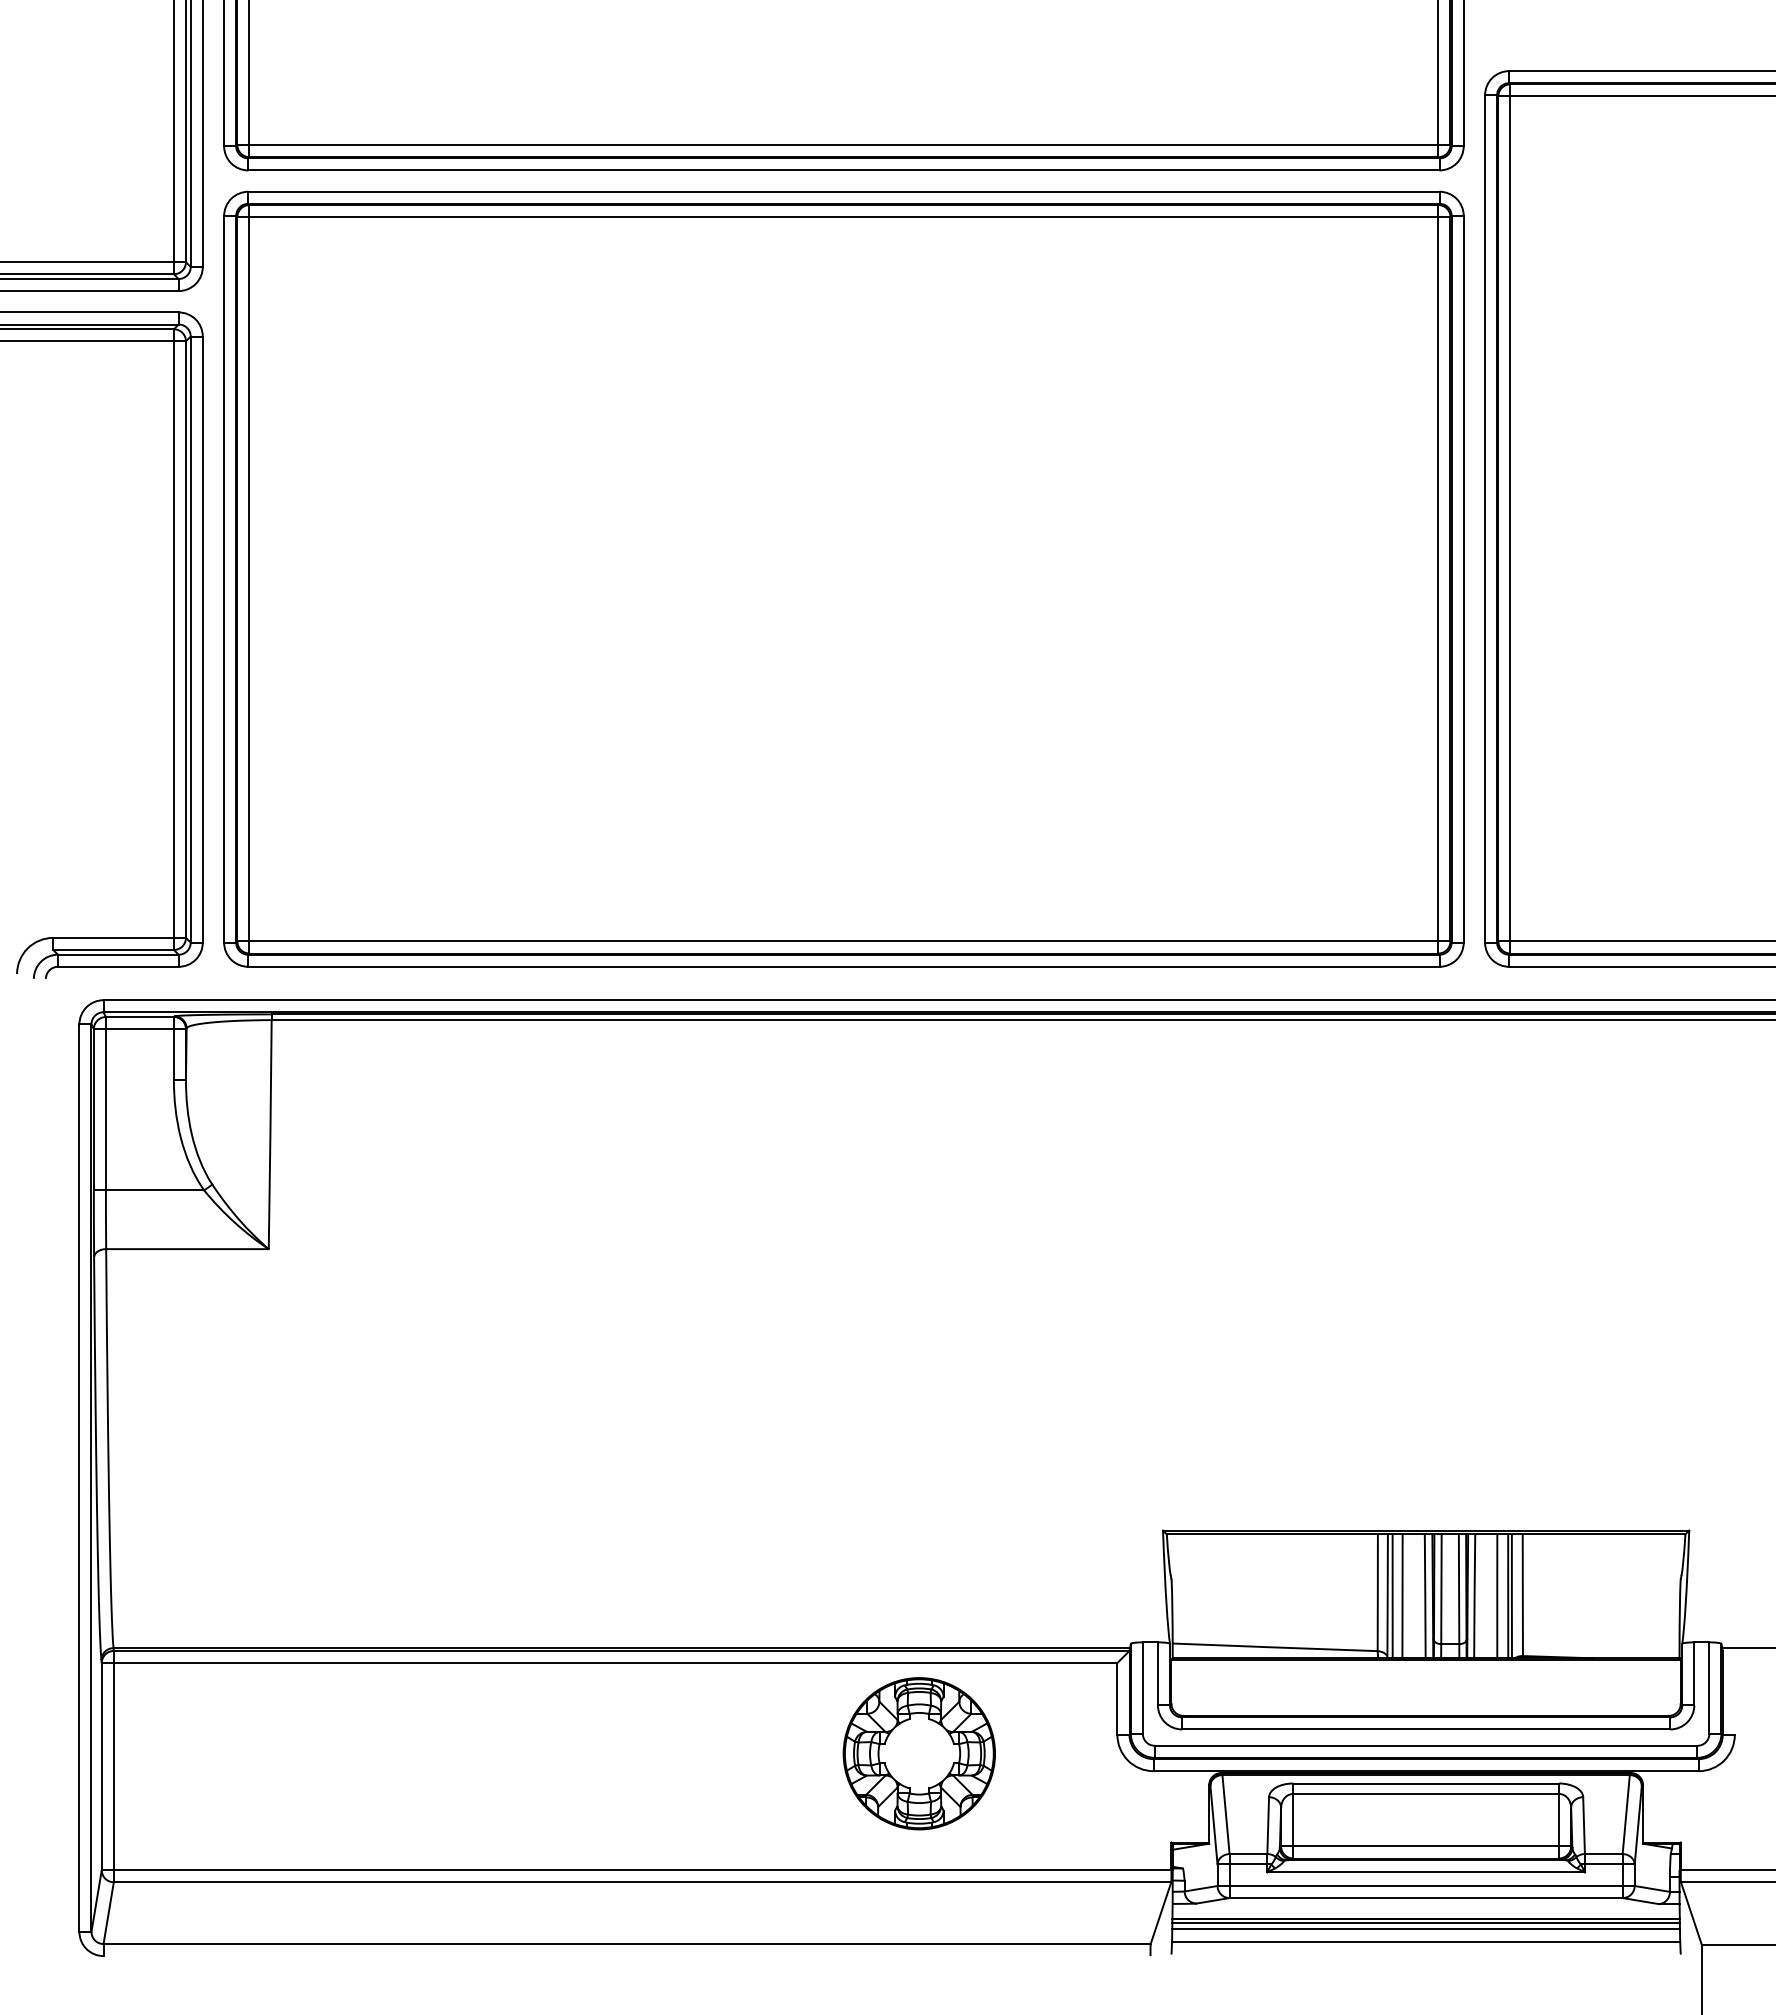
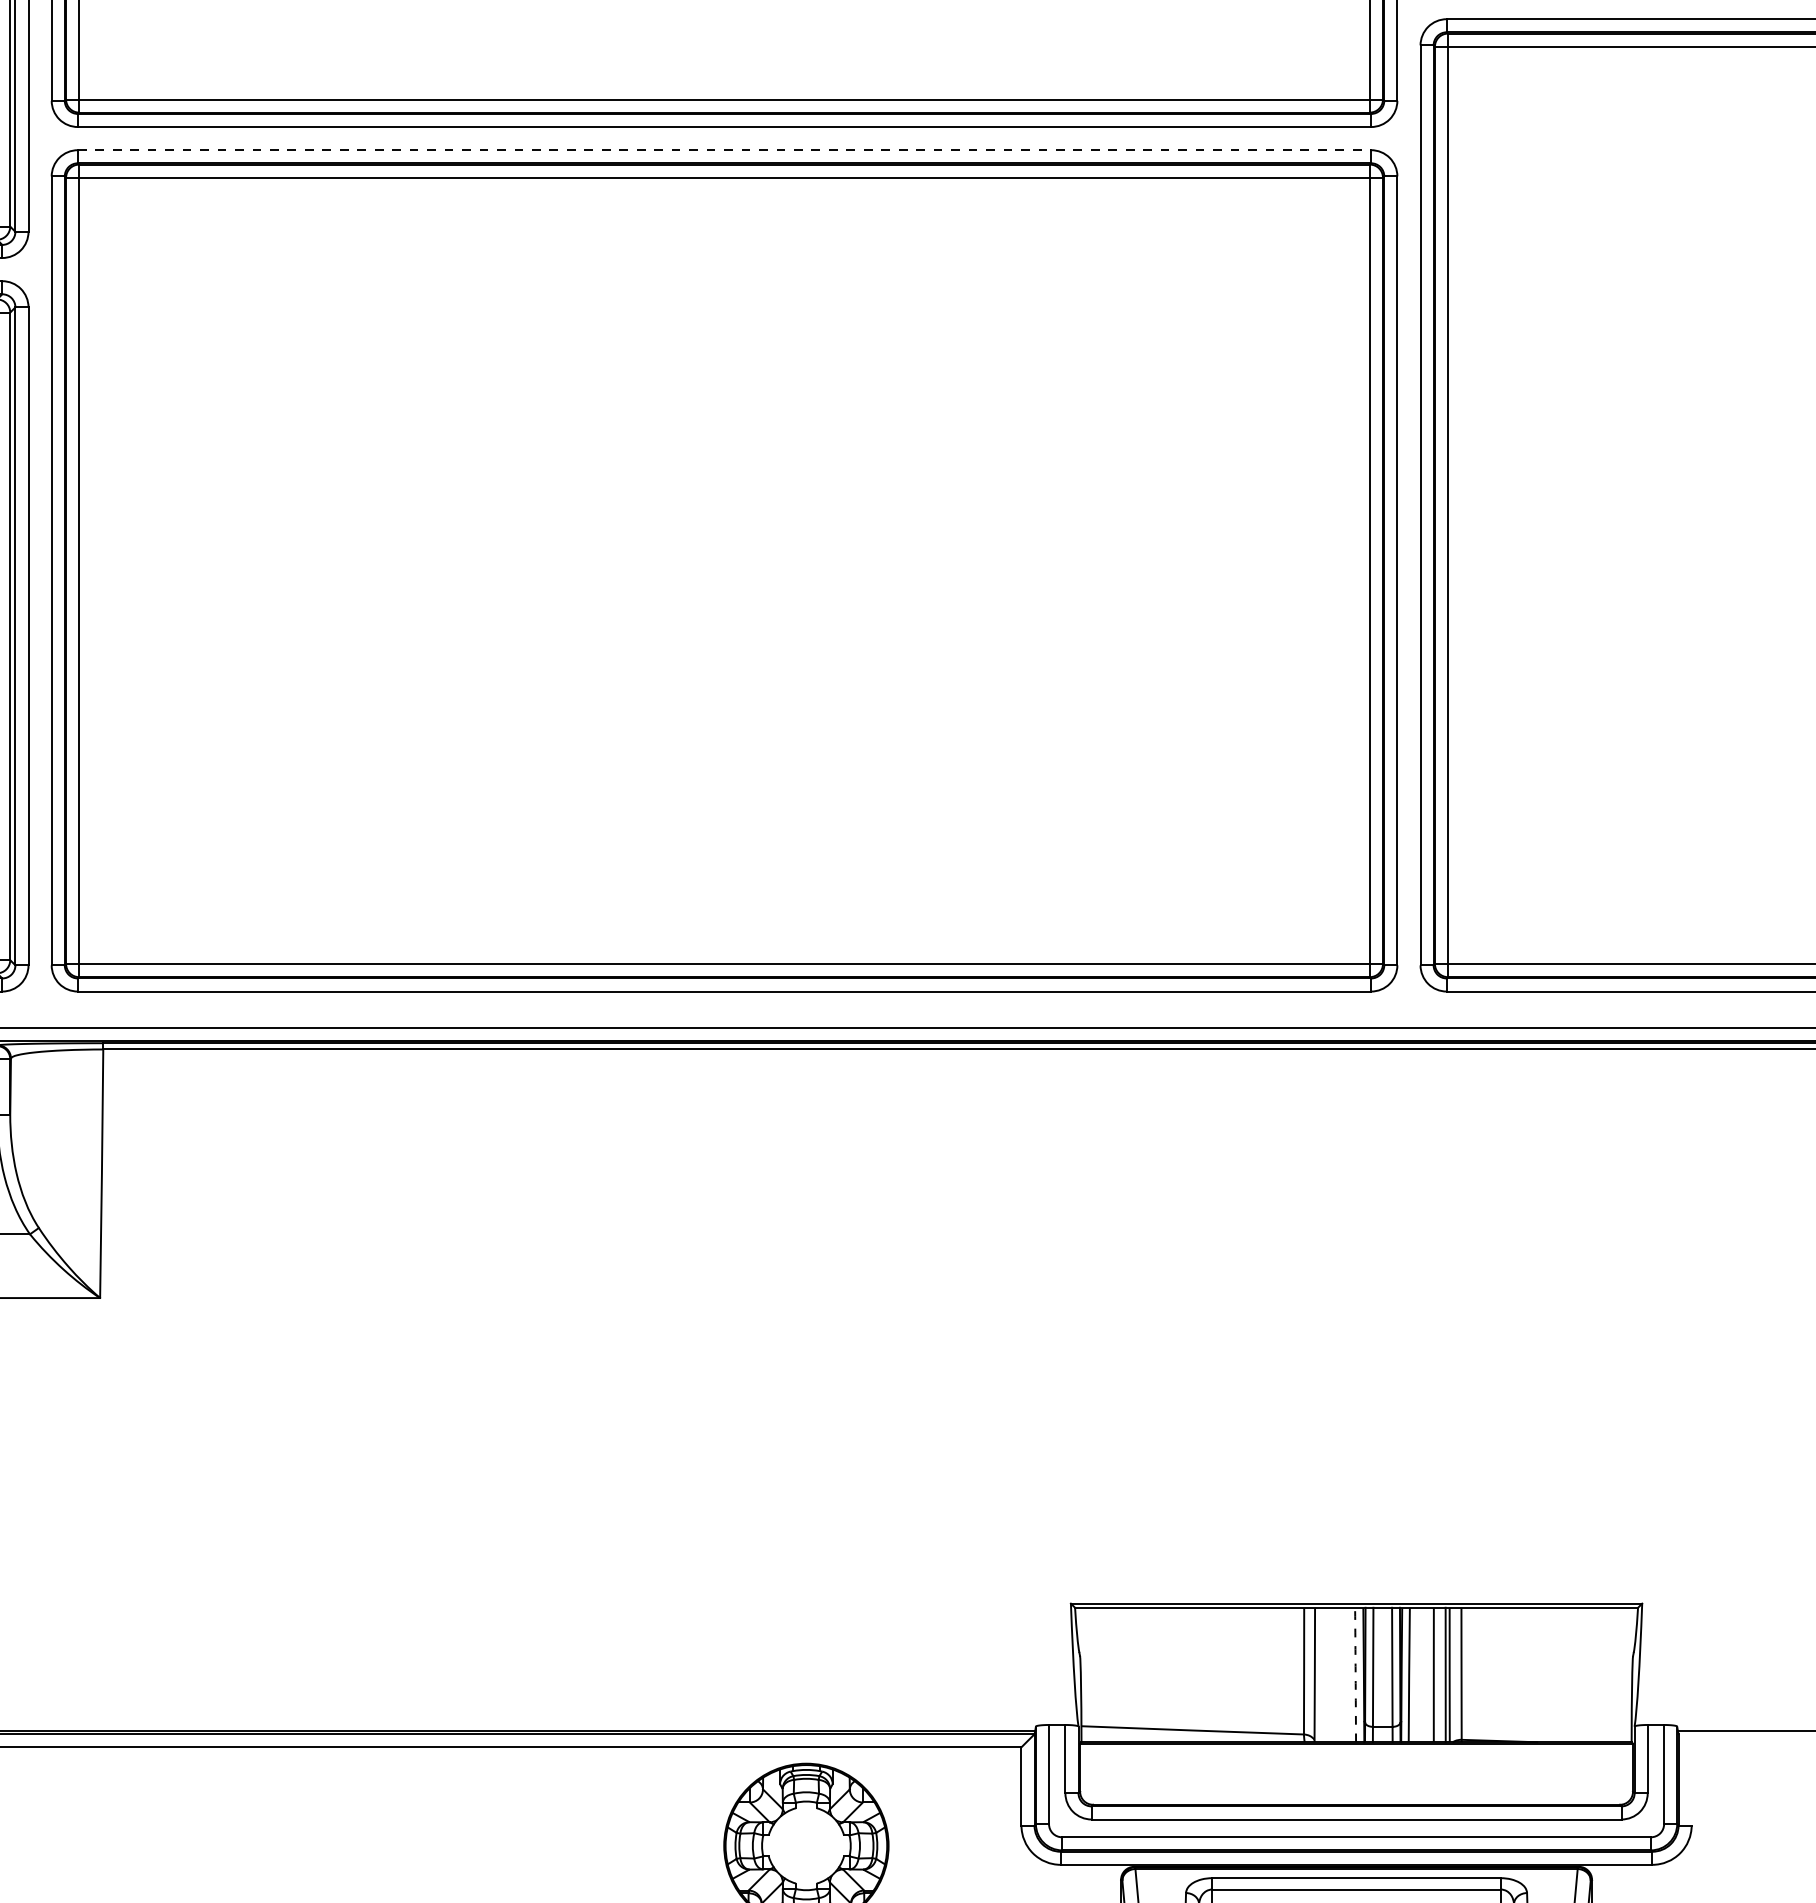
line: (843, 191) -> (724, 149), solid -> dashed
line: (1392, 1596) -> (1320, 1675), removed
line: (1402, 1596) -> (1330, 1675), removed
arc: (1425, 1596) -> (1355, 1675), solid -> dashed

